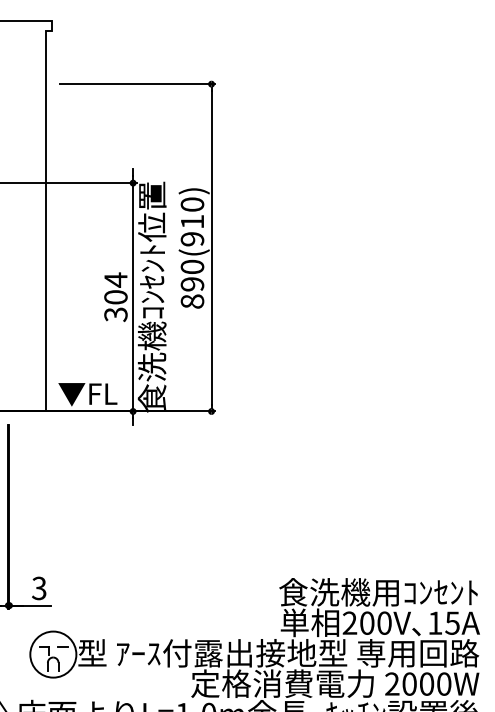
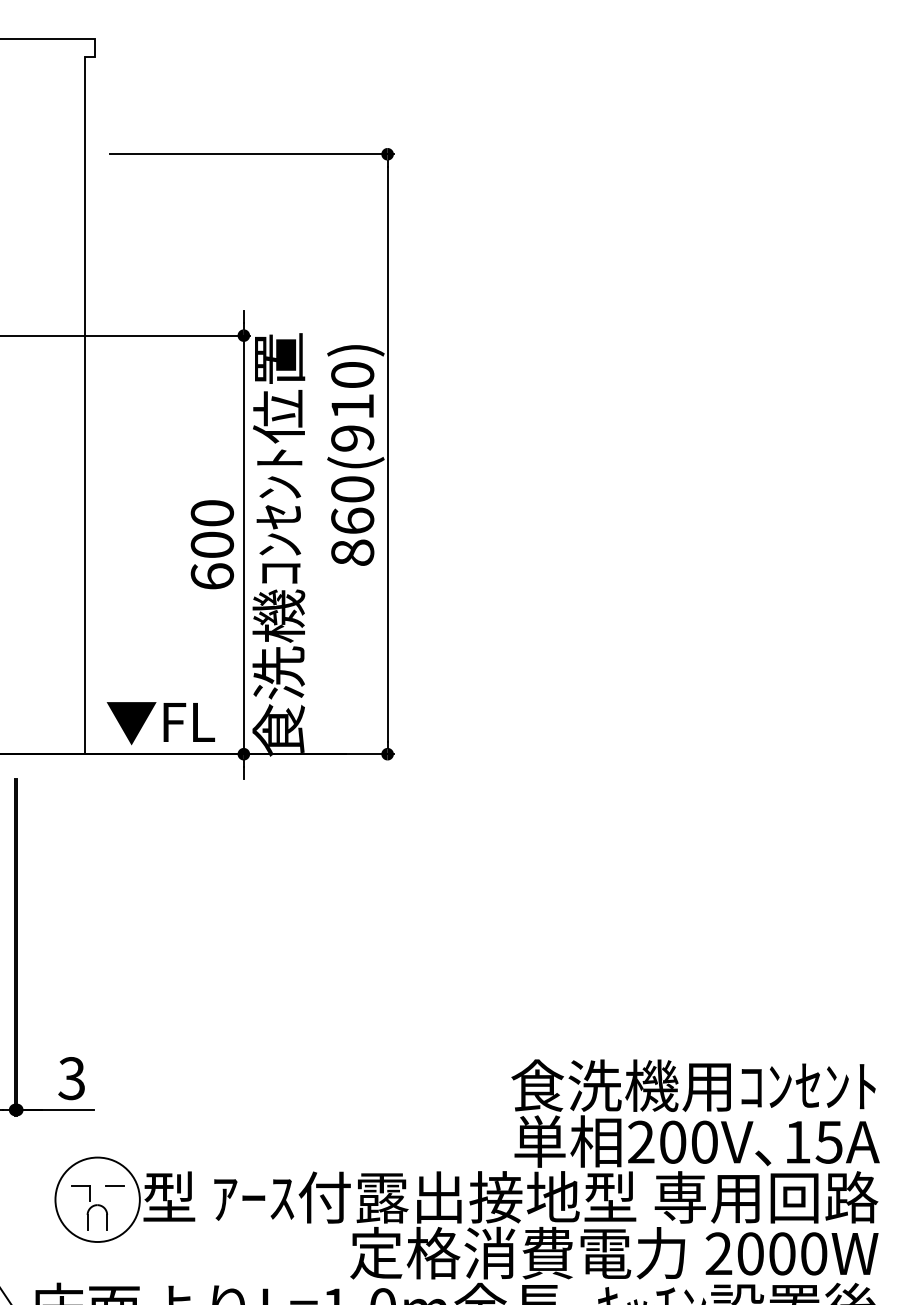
text: (192, 284) -> (352, 521), 890(910) -> 860(910)
text: (115, 297) -> (211, 545), 304 -> 600

